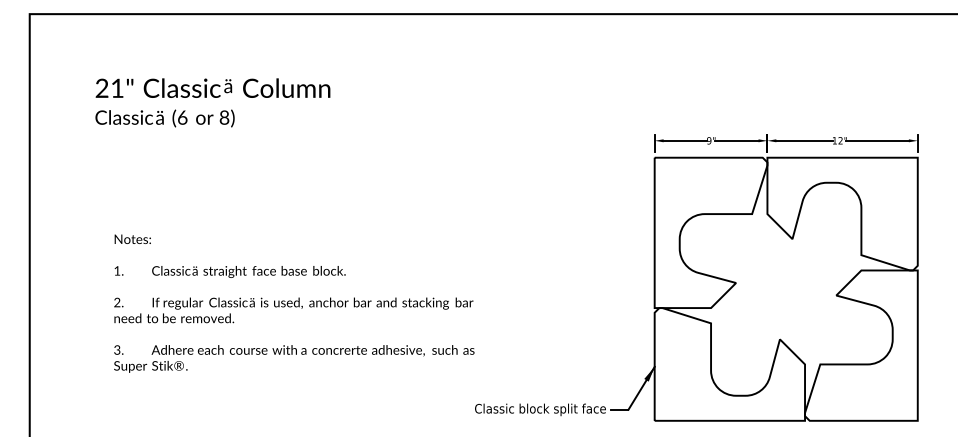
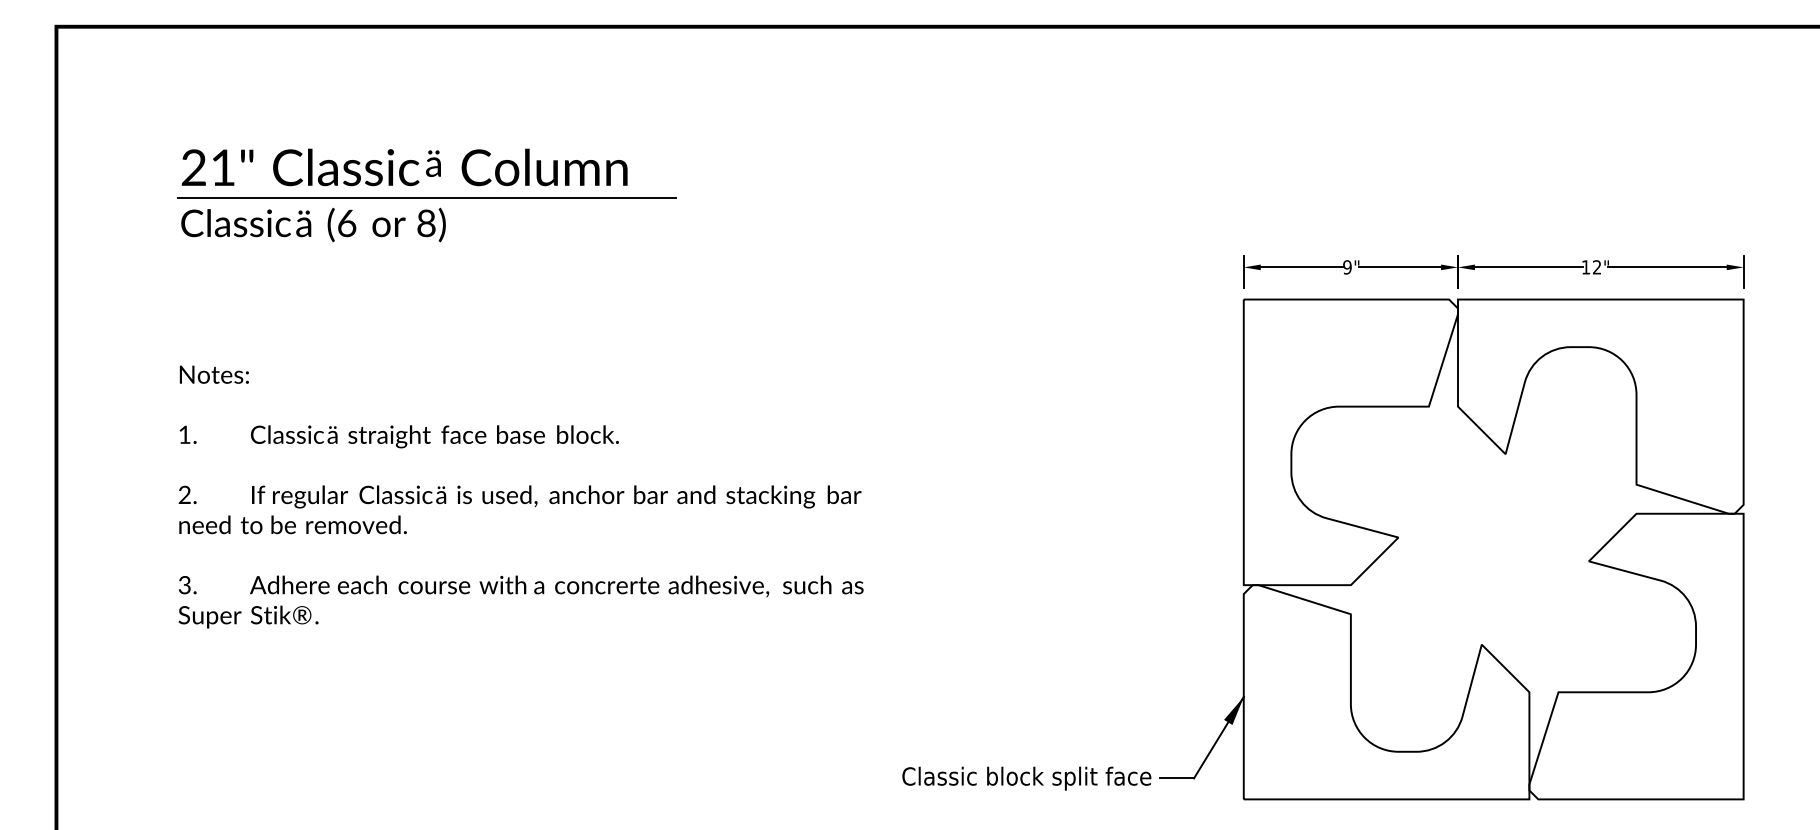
line: (224, 104) -> (426, 198), added
text: (294, 303) -> (521, 496), moved

